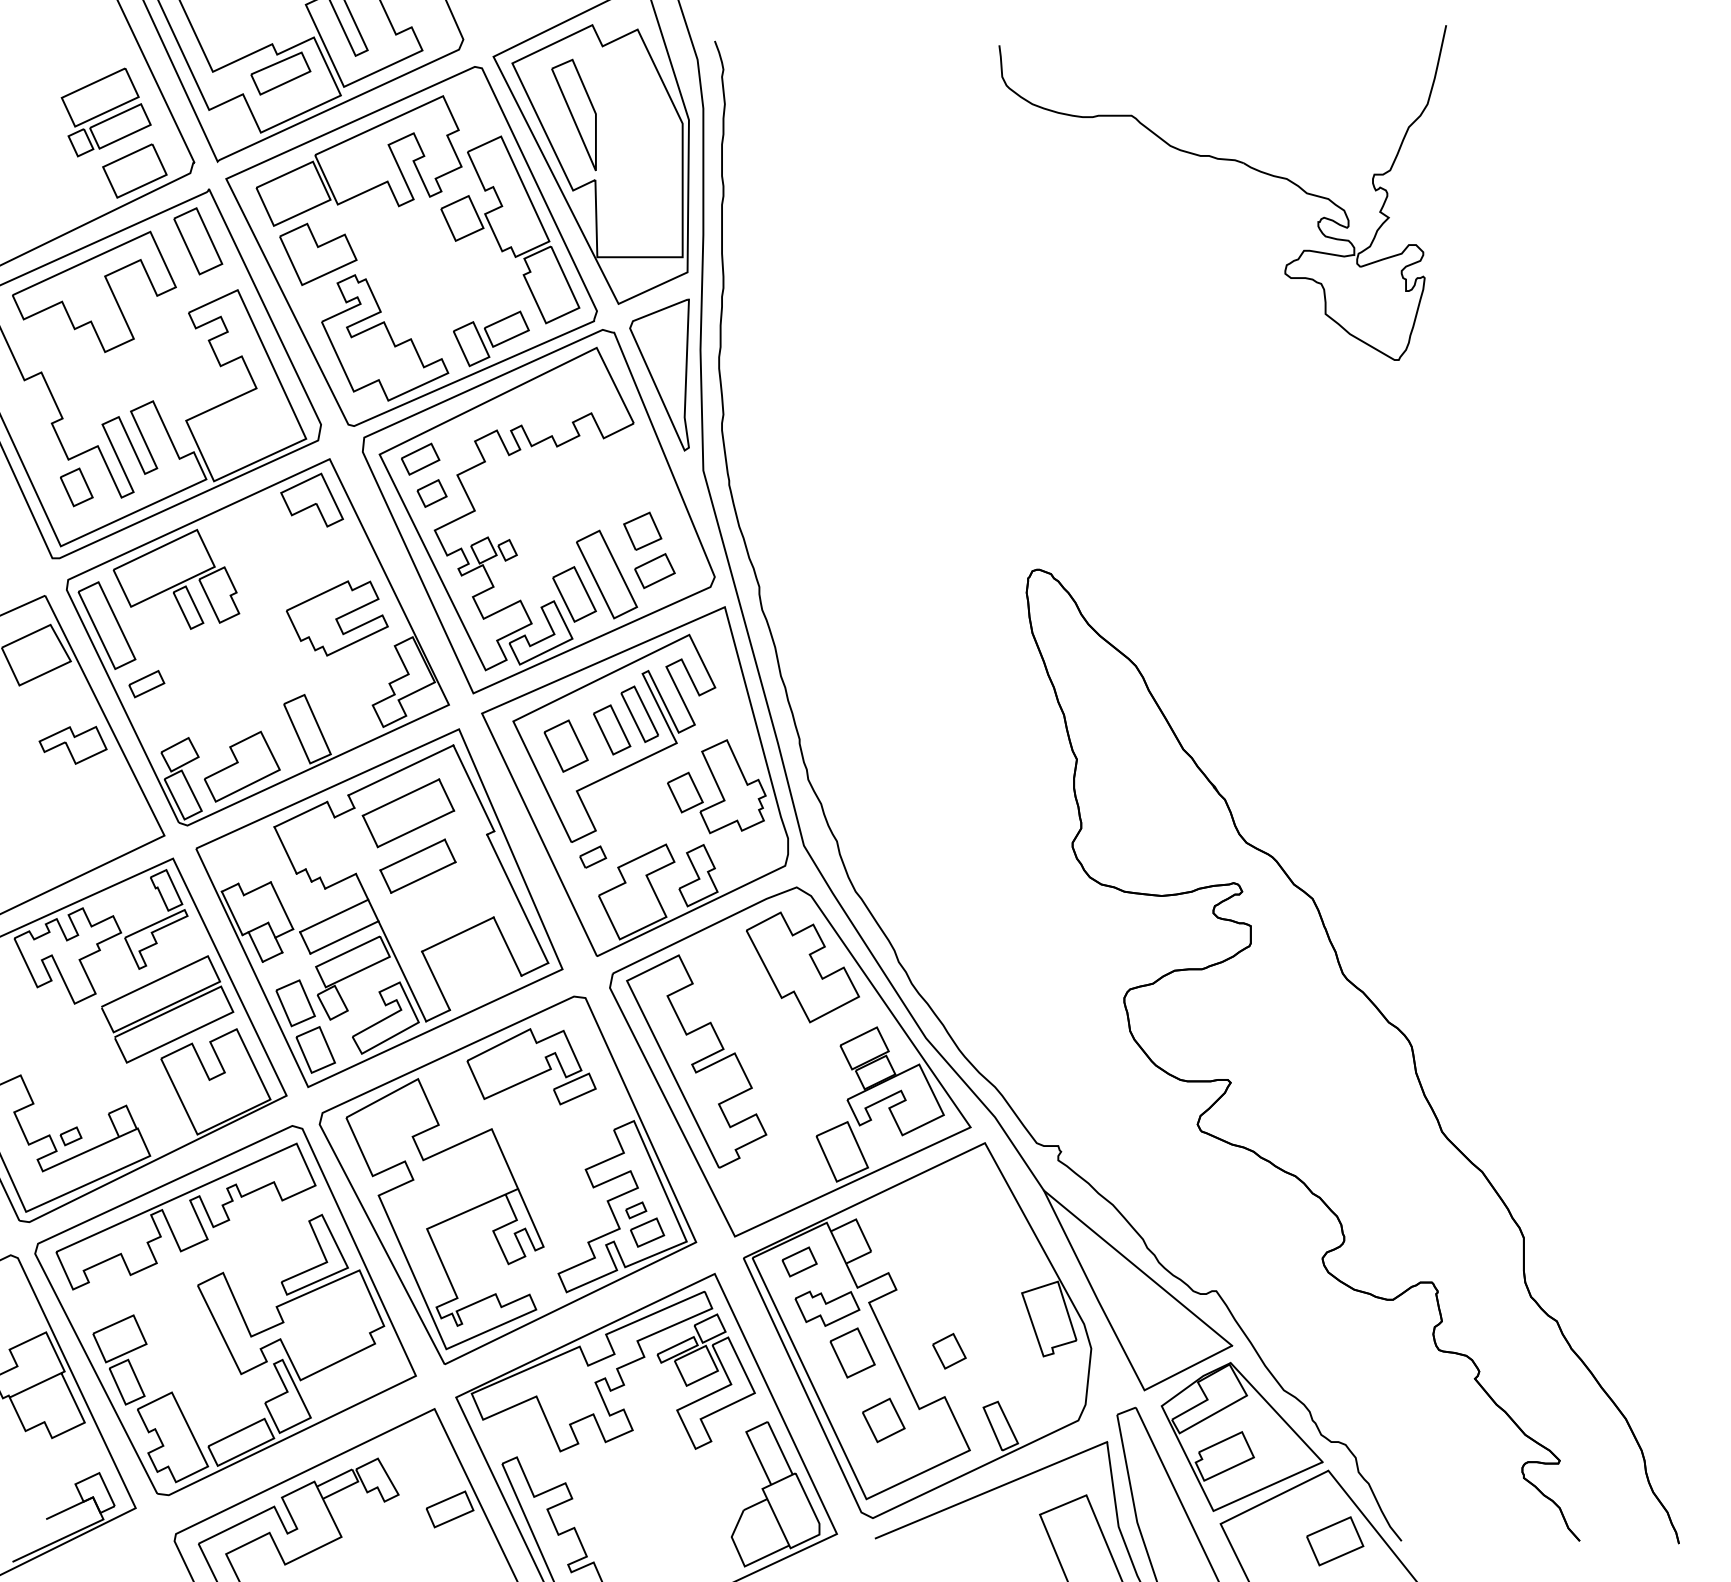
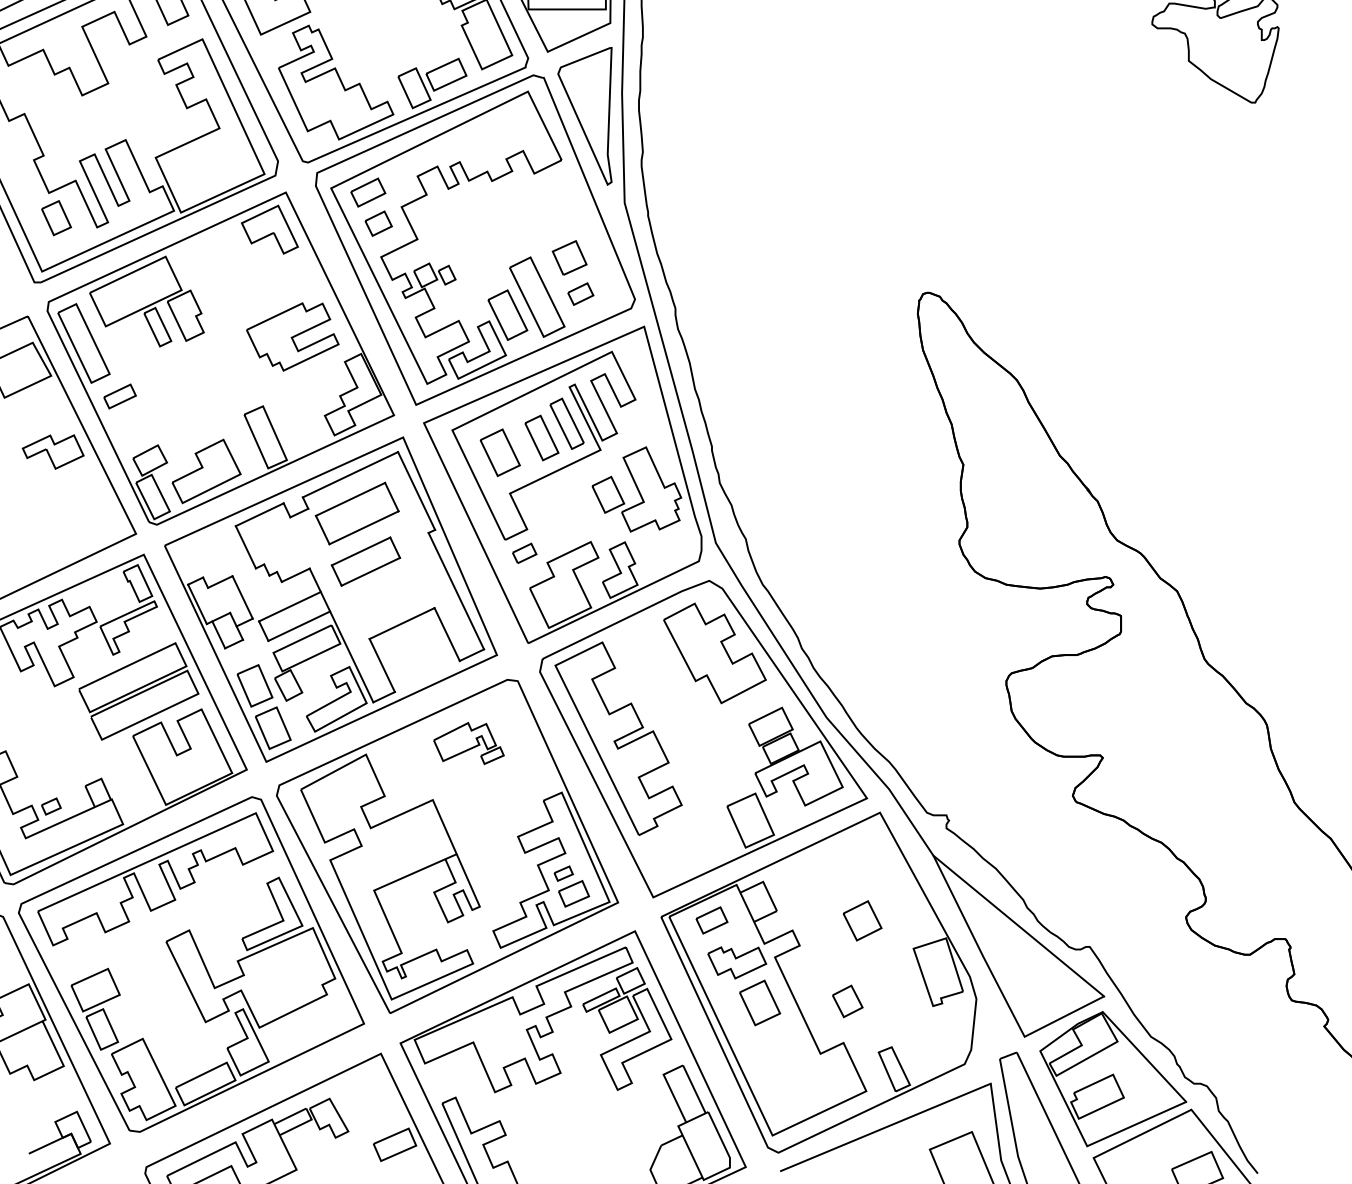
part: (654, 571) -> (580, 294), size x0.7
part: (531, 1066) -> (468, 743), size x0.6
part: (883, 1420) -> (862, 920), moved

